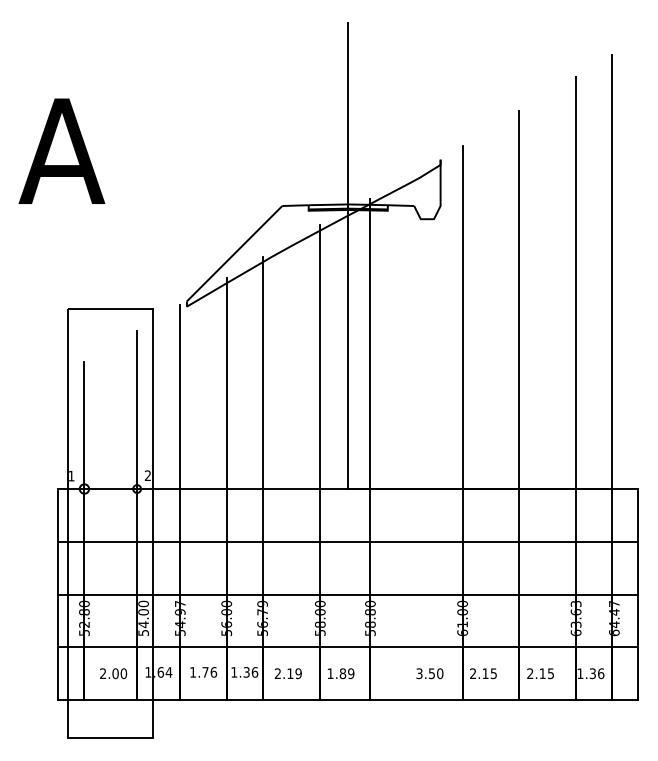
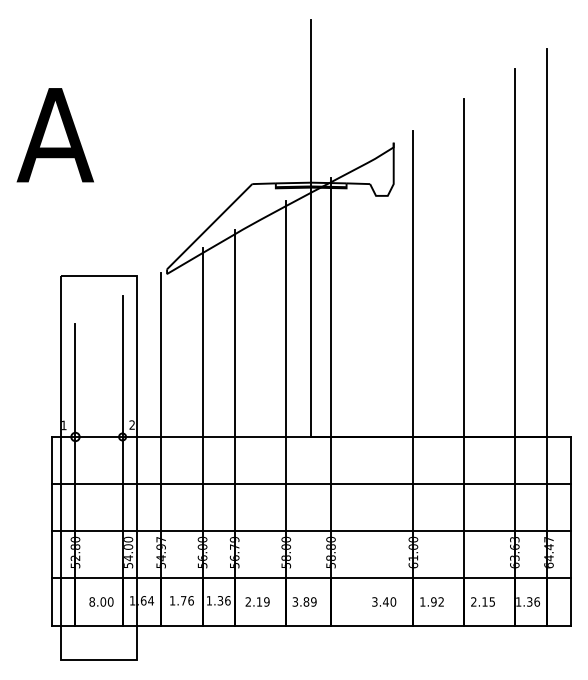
text: (103, 673) -> (92, 601), 2.00 -> 8.00
text: (330, 673) -> (295, 601), 1.89 -> 3.89
text: (431, 673) -> (385, 601), 3.50 -> 3.40
text: (482, 673) -> (431, 601), 2.15 -> 1.92

